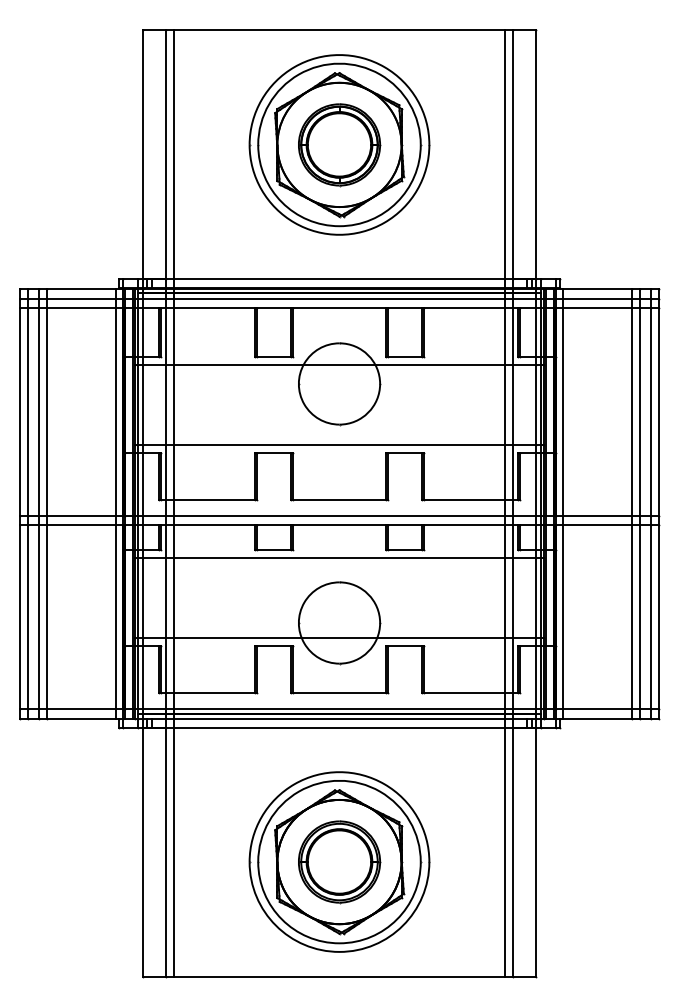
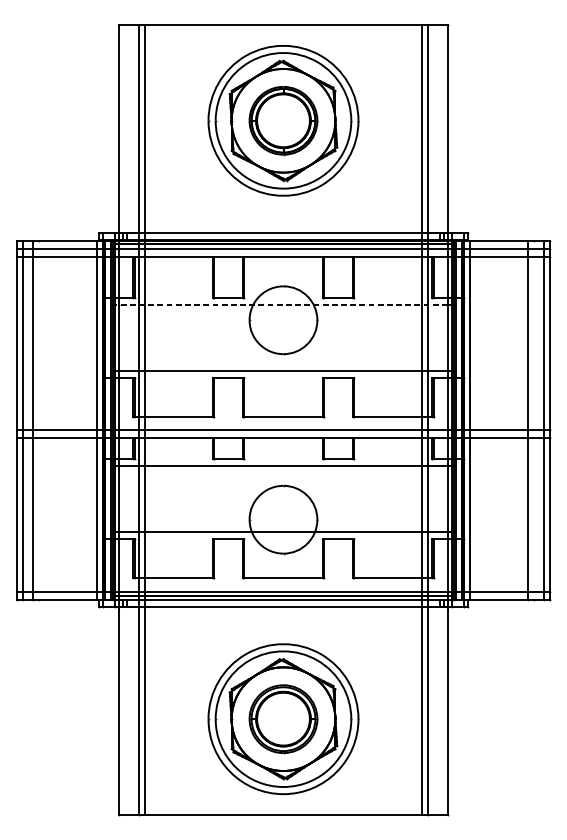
line: (335, 365) -> (280, 304), solid -> dashed
line: (46, 503) -> (39, 420), removed
line: (639, 503) -> (533, 420), removed

